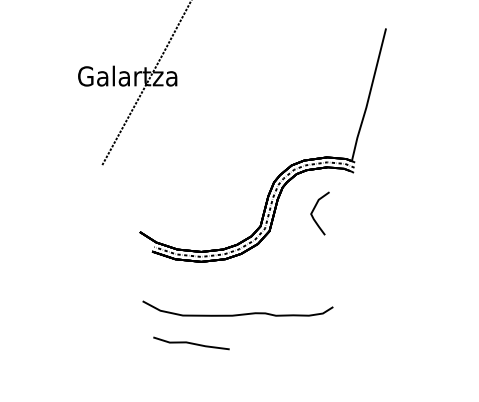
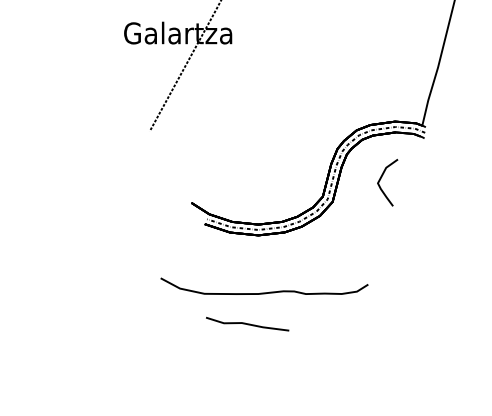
curve: (240, 313) -> (267, 291), moved

